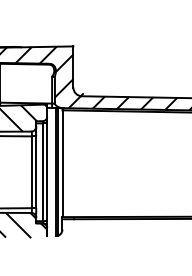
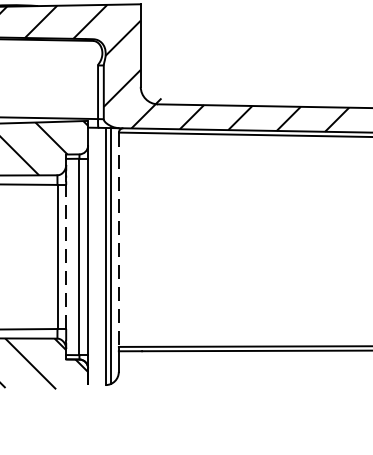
line: (62, 164) -> (118, 241), solid -> dashed
line: (36, 172) -> (66, 257), solid -> dashed

